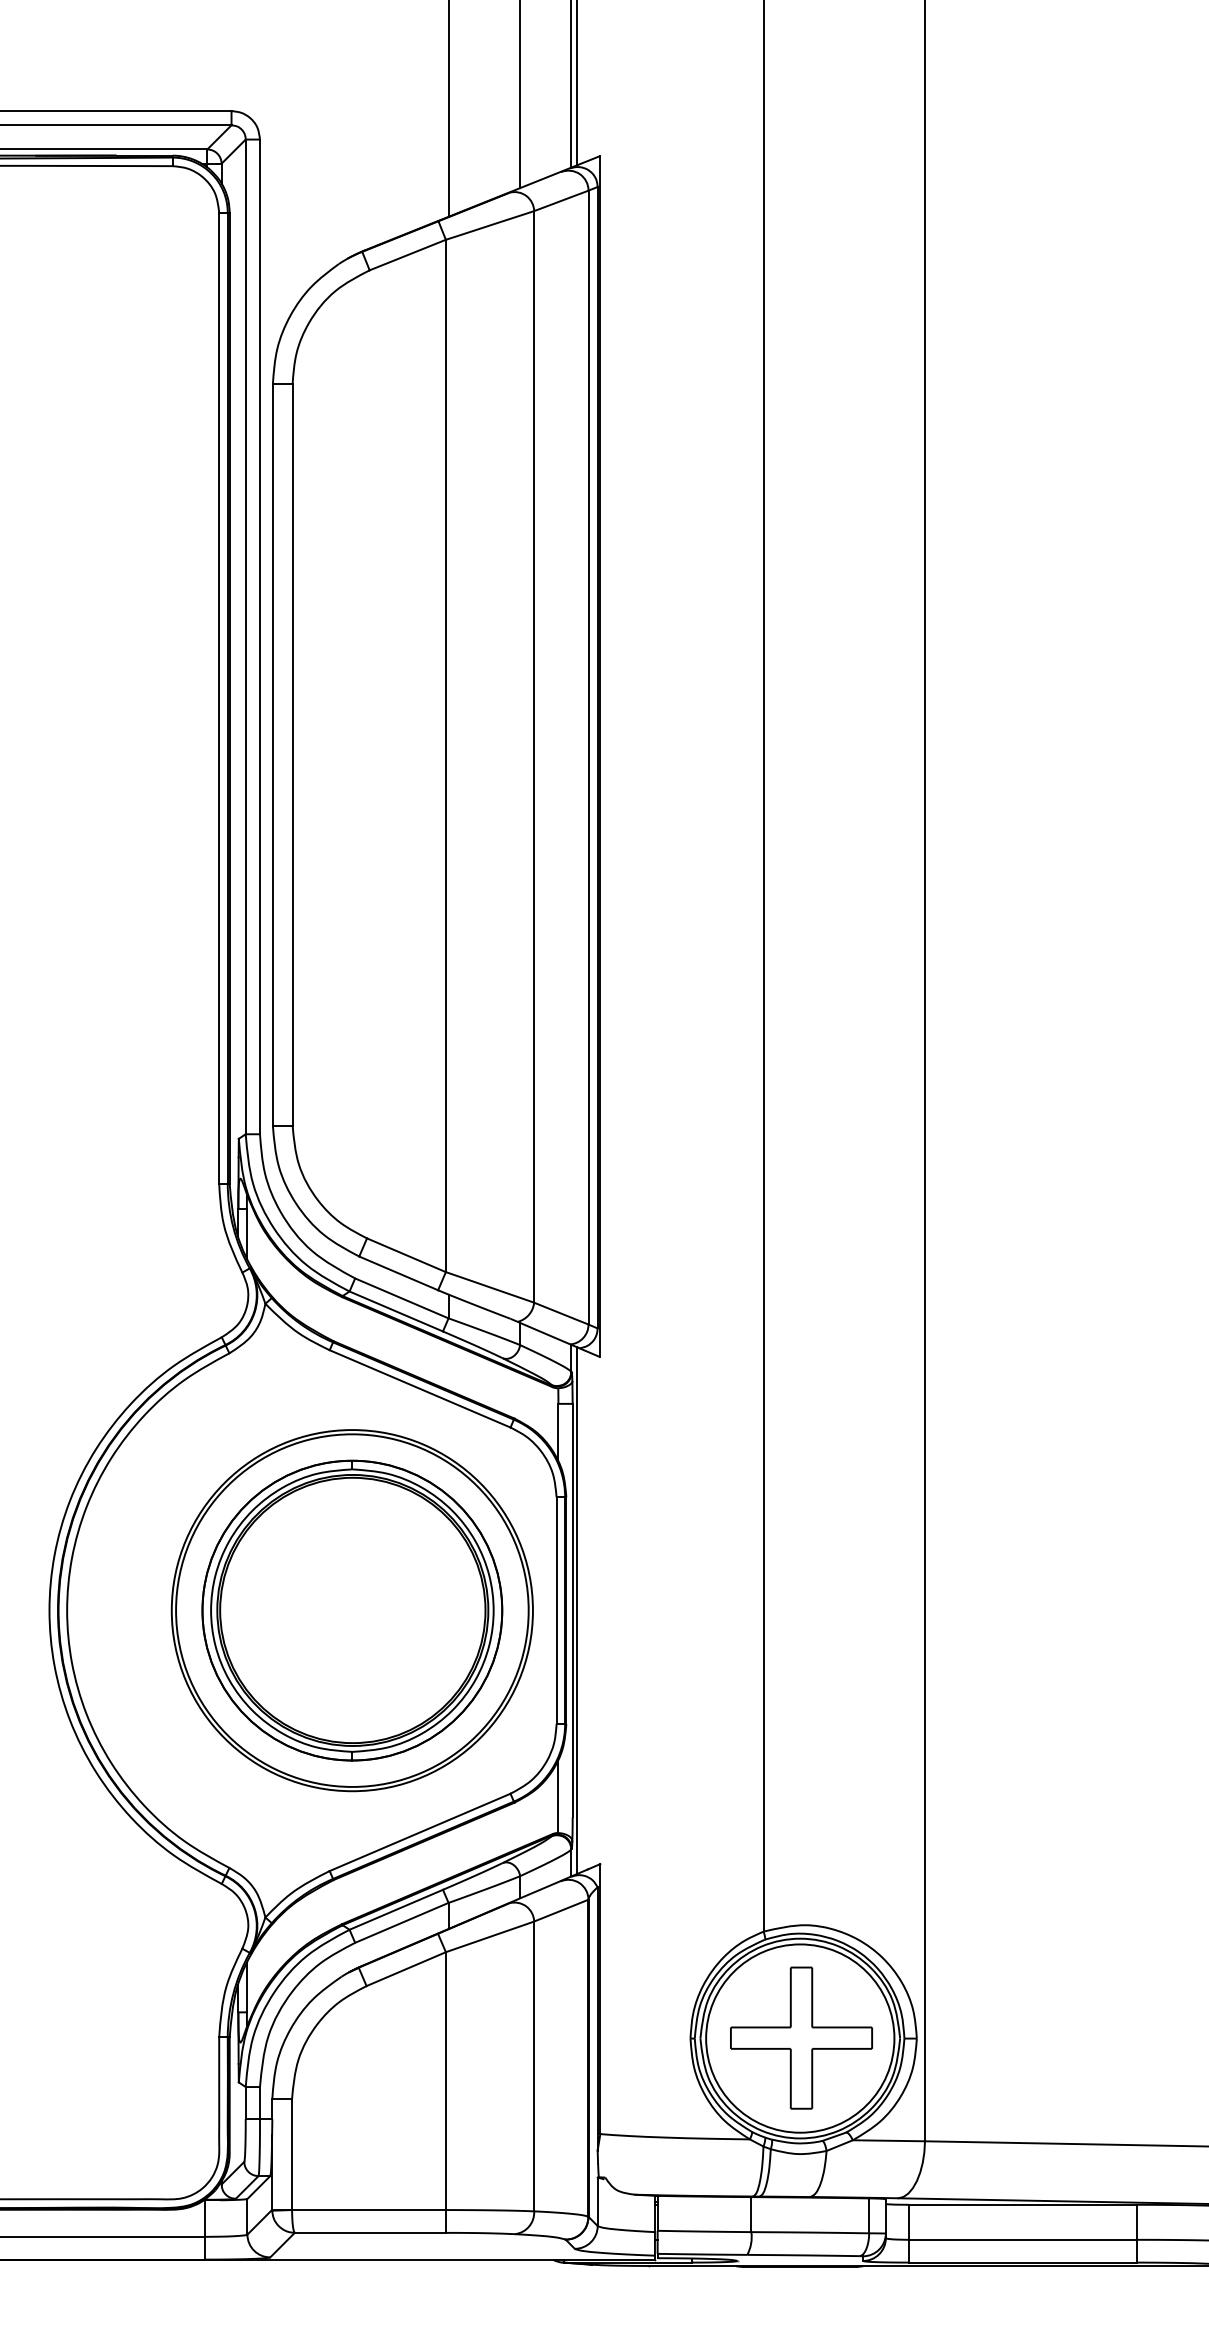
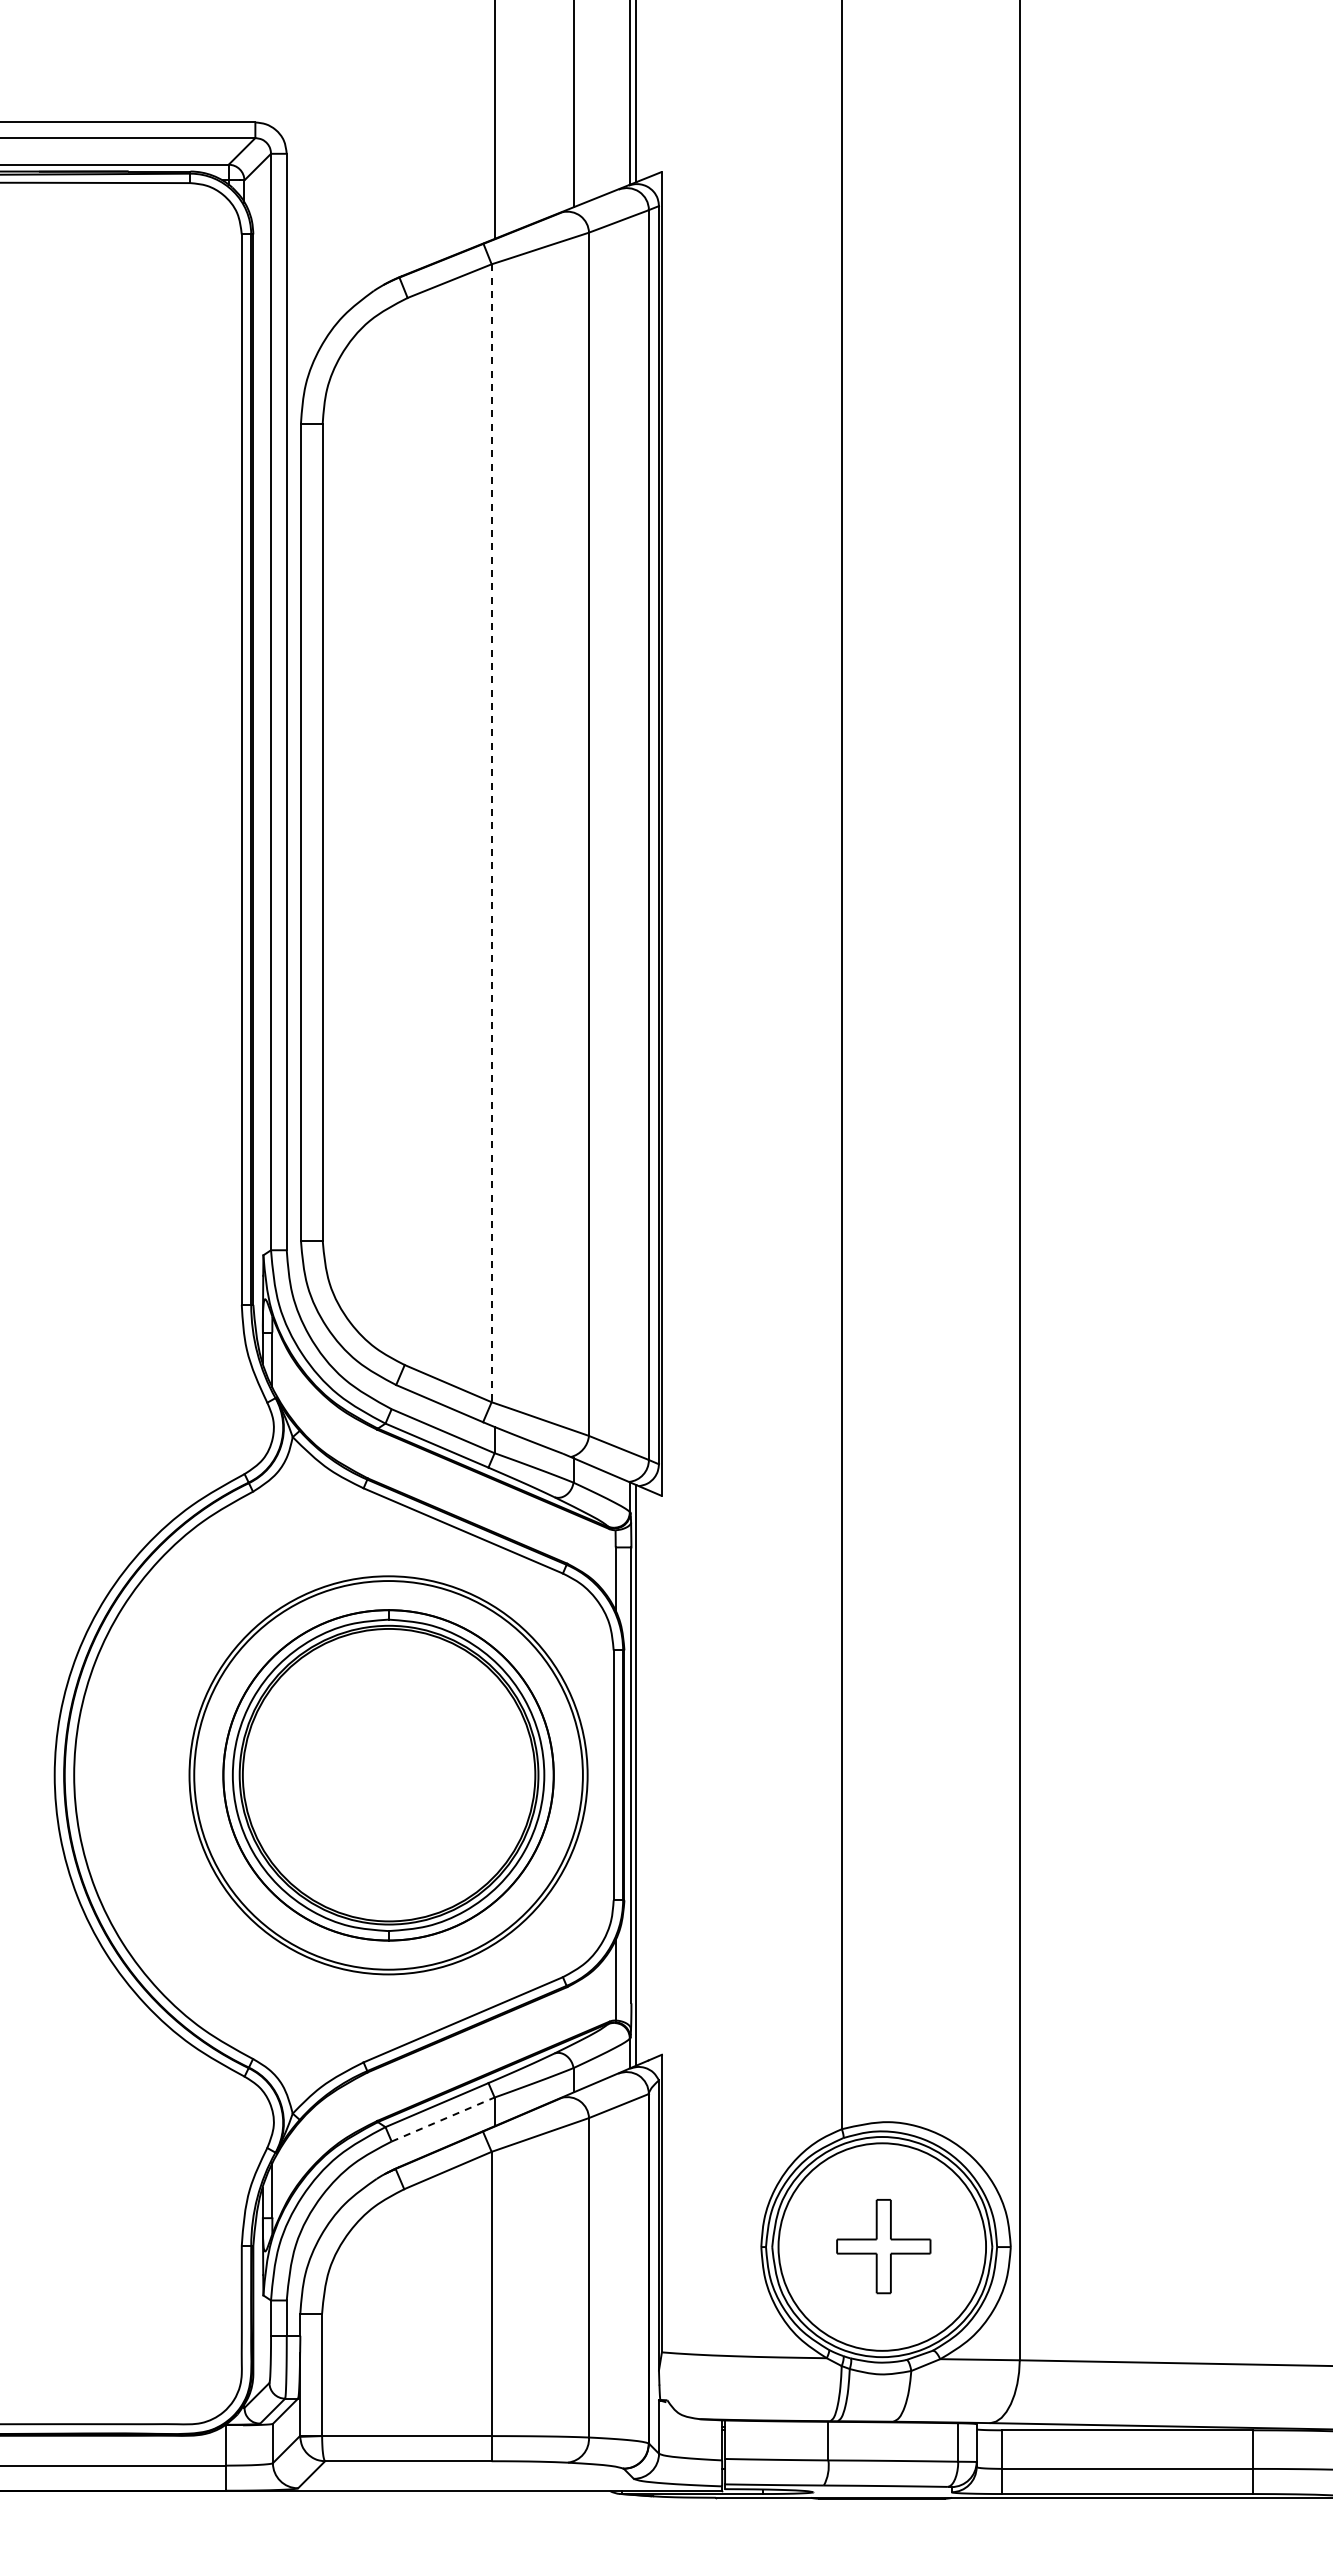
line: (445, 756) -> (491, 833), solid -> dashed
line: (402, 1922) -> (443, 2119), solid -> dashed
part: (801, 2038) -> (883, 2246), size x0.6

